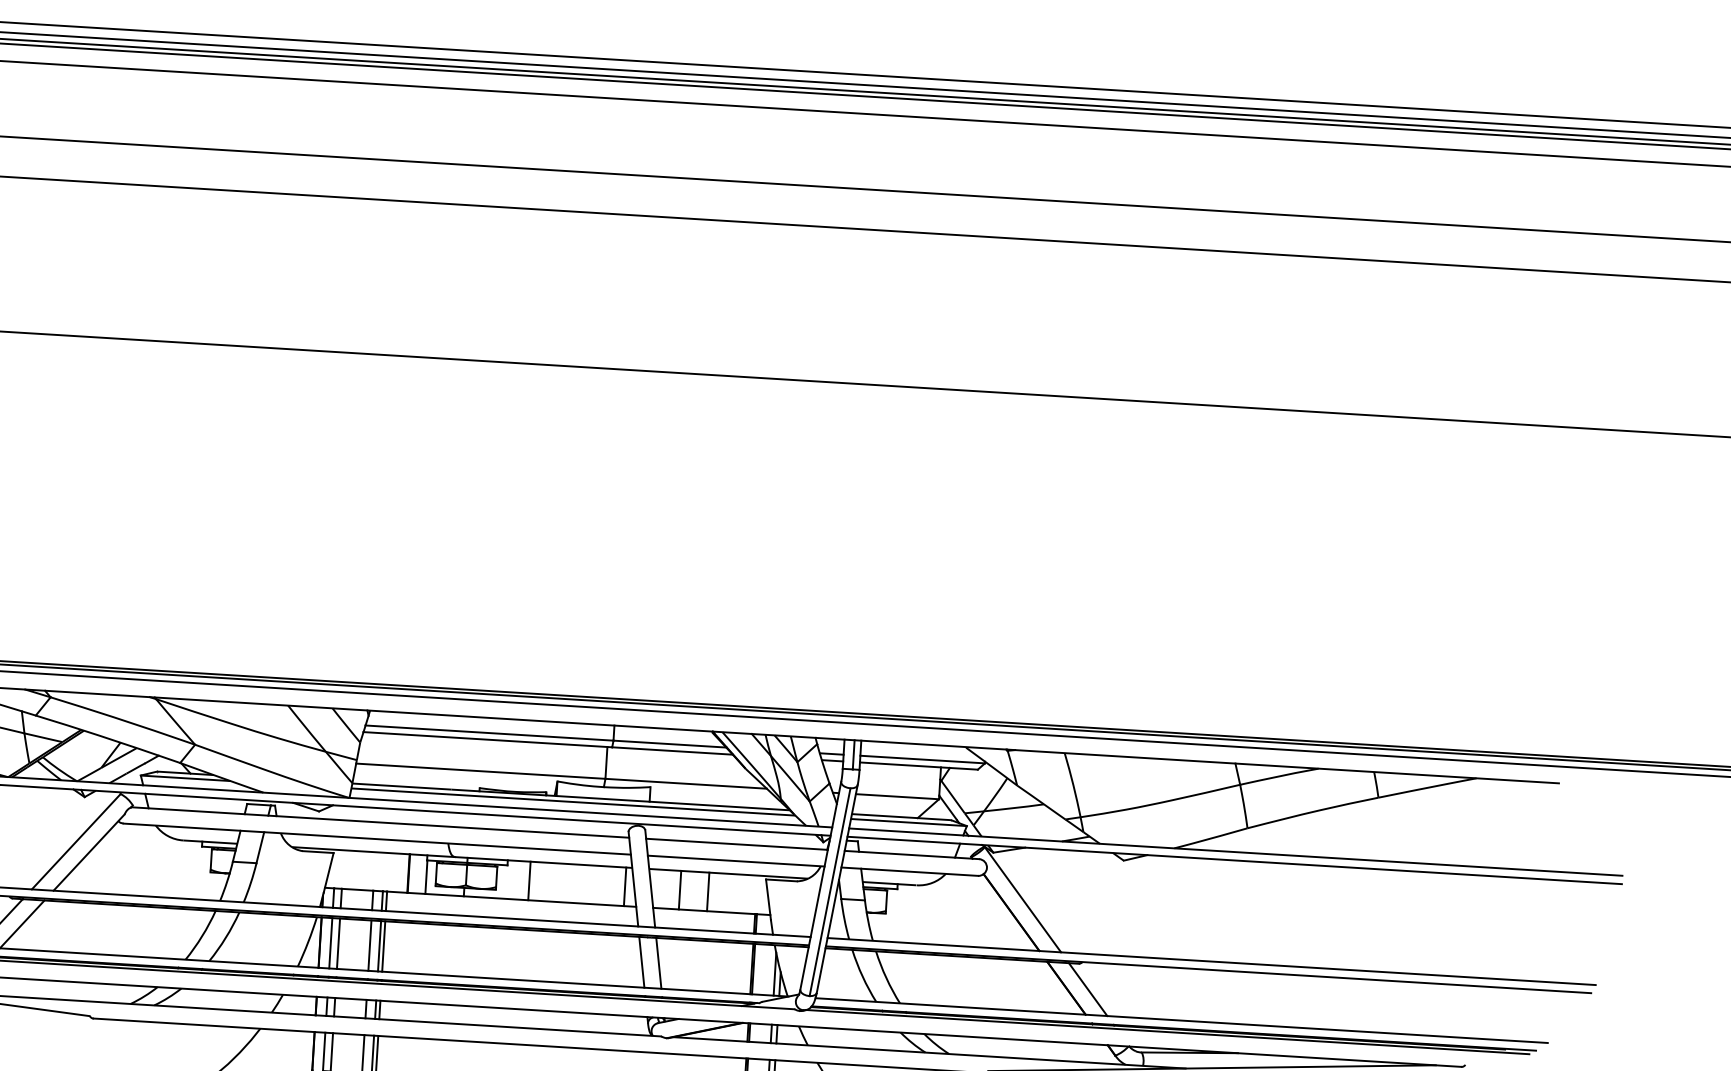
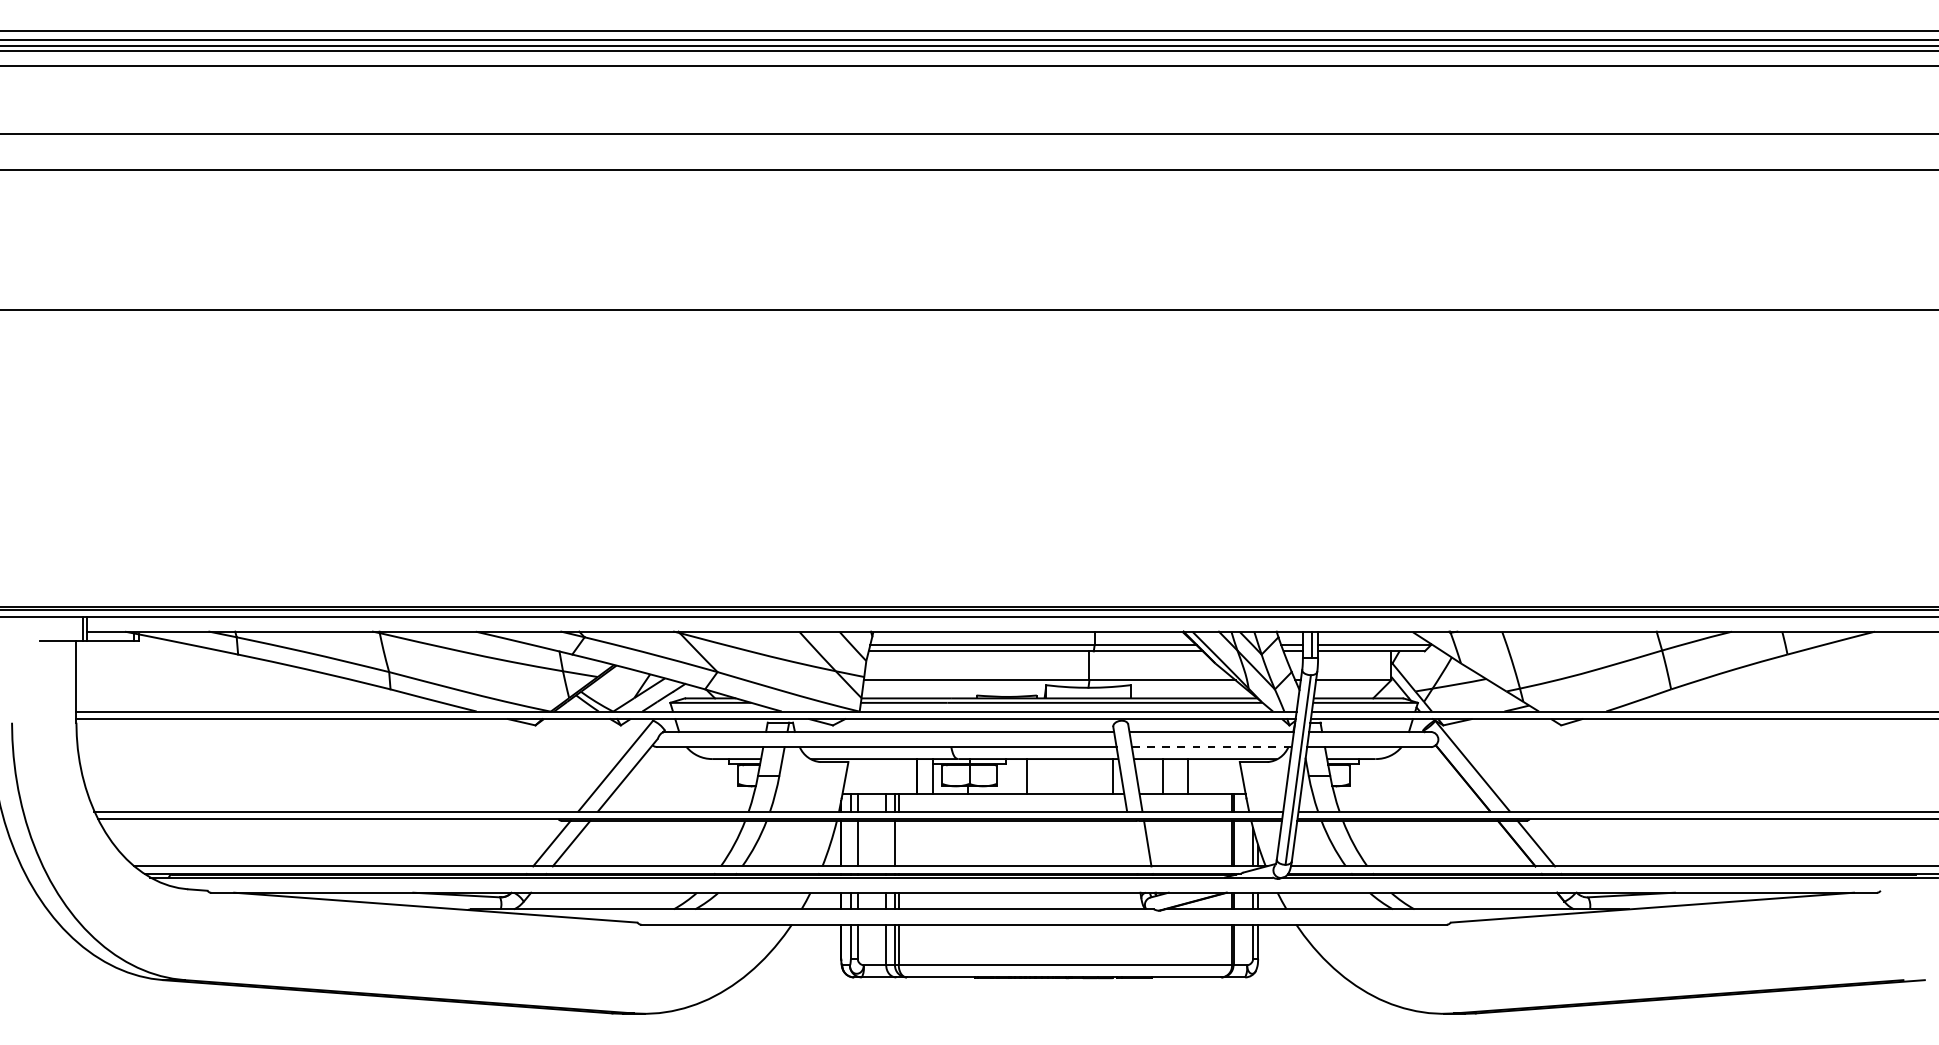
line: (735, 861) -> (1211, 747), solid -> dashed
line: (330, 943) -> (850, 843), removed
line: (370, 945) -> (886, 843), removed
line: (383, 946) -> (898, 843), removed
line: (641, 962) -> (1132, 843), removed

